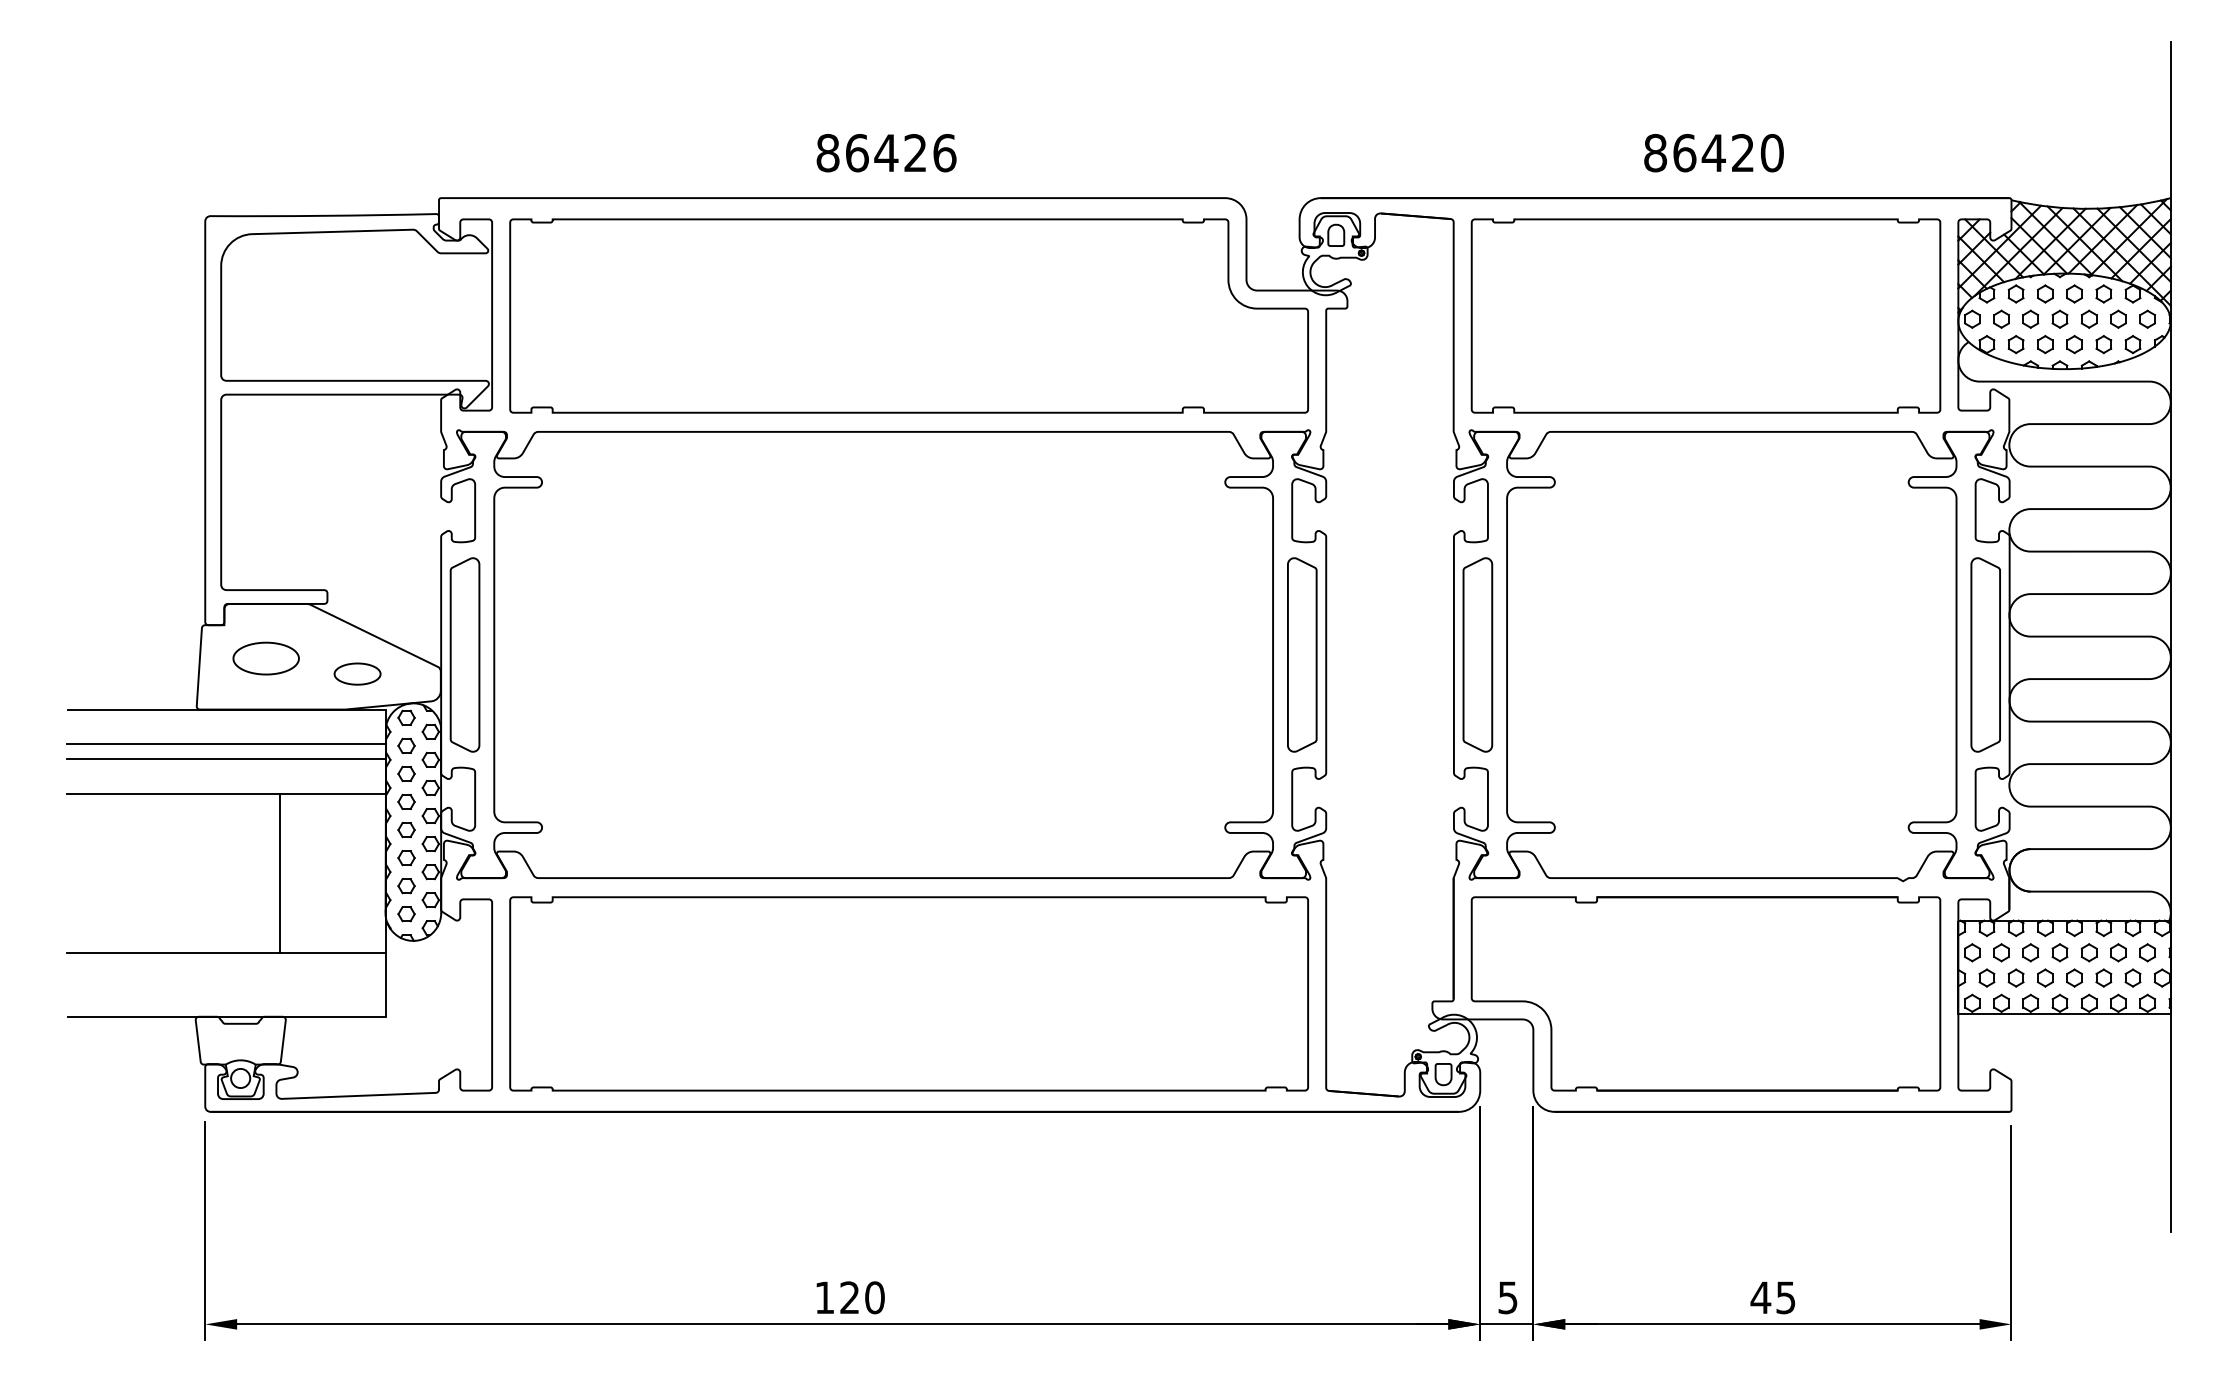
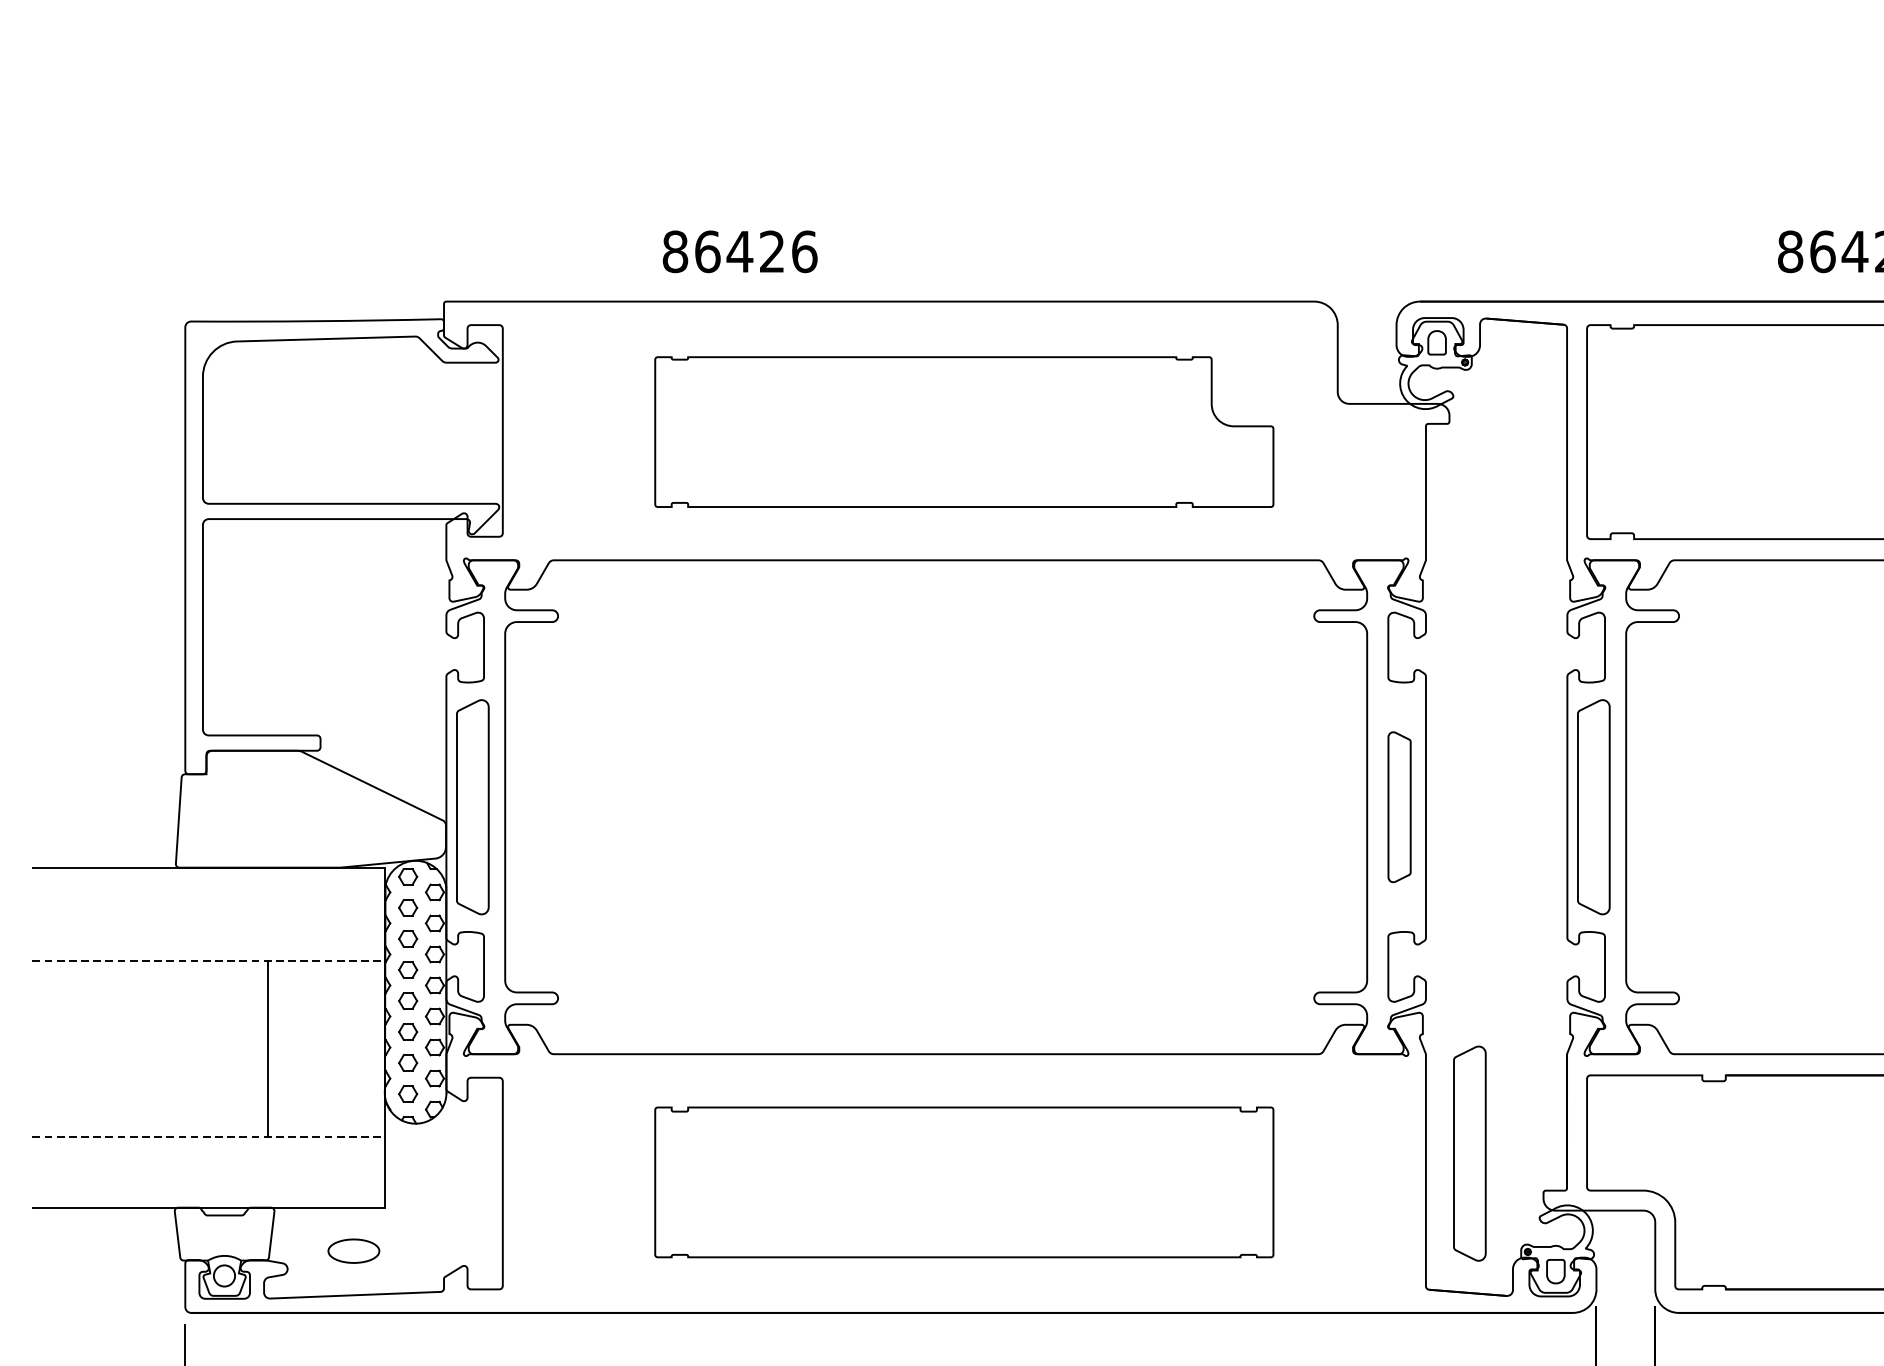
text: (886, 153) -> (740, 252), moved
part: (908, 315) -> (963, 431), size x0.7
part: (1302, 654) -> (1399, 806), size x0.7
part: (265, 658) -> (251, 811), removed
part: (357, 673) -> (353, 1250), moved
line: (226, 743) -> (208, 905), removed
line: (226, 758) -> (208, 921), removed
line: (227, 793) -> (209, 960), solid -> dashed
line: (227, 953) -> (209, 1137), solid -> dashed
part: (1365, 967) -> (1469, 1153), added
part: (908, 993) -> (963, 1181), size x0.7

